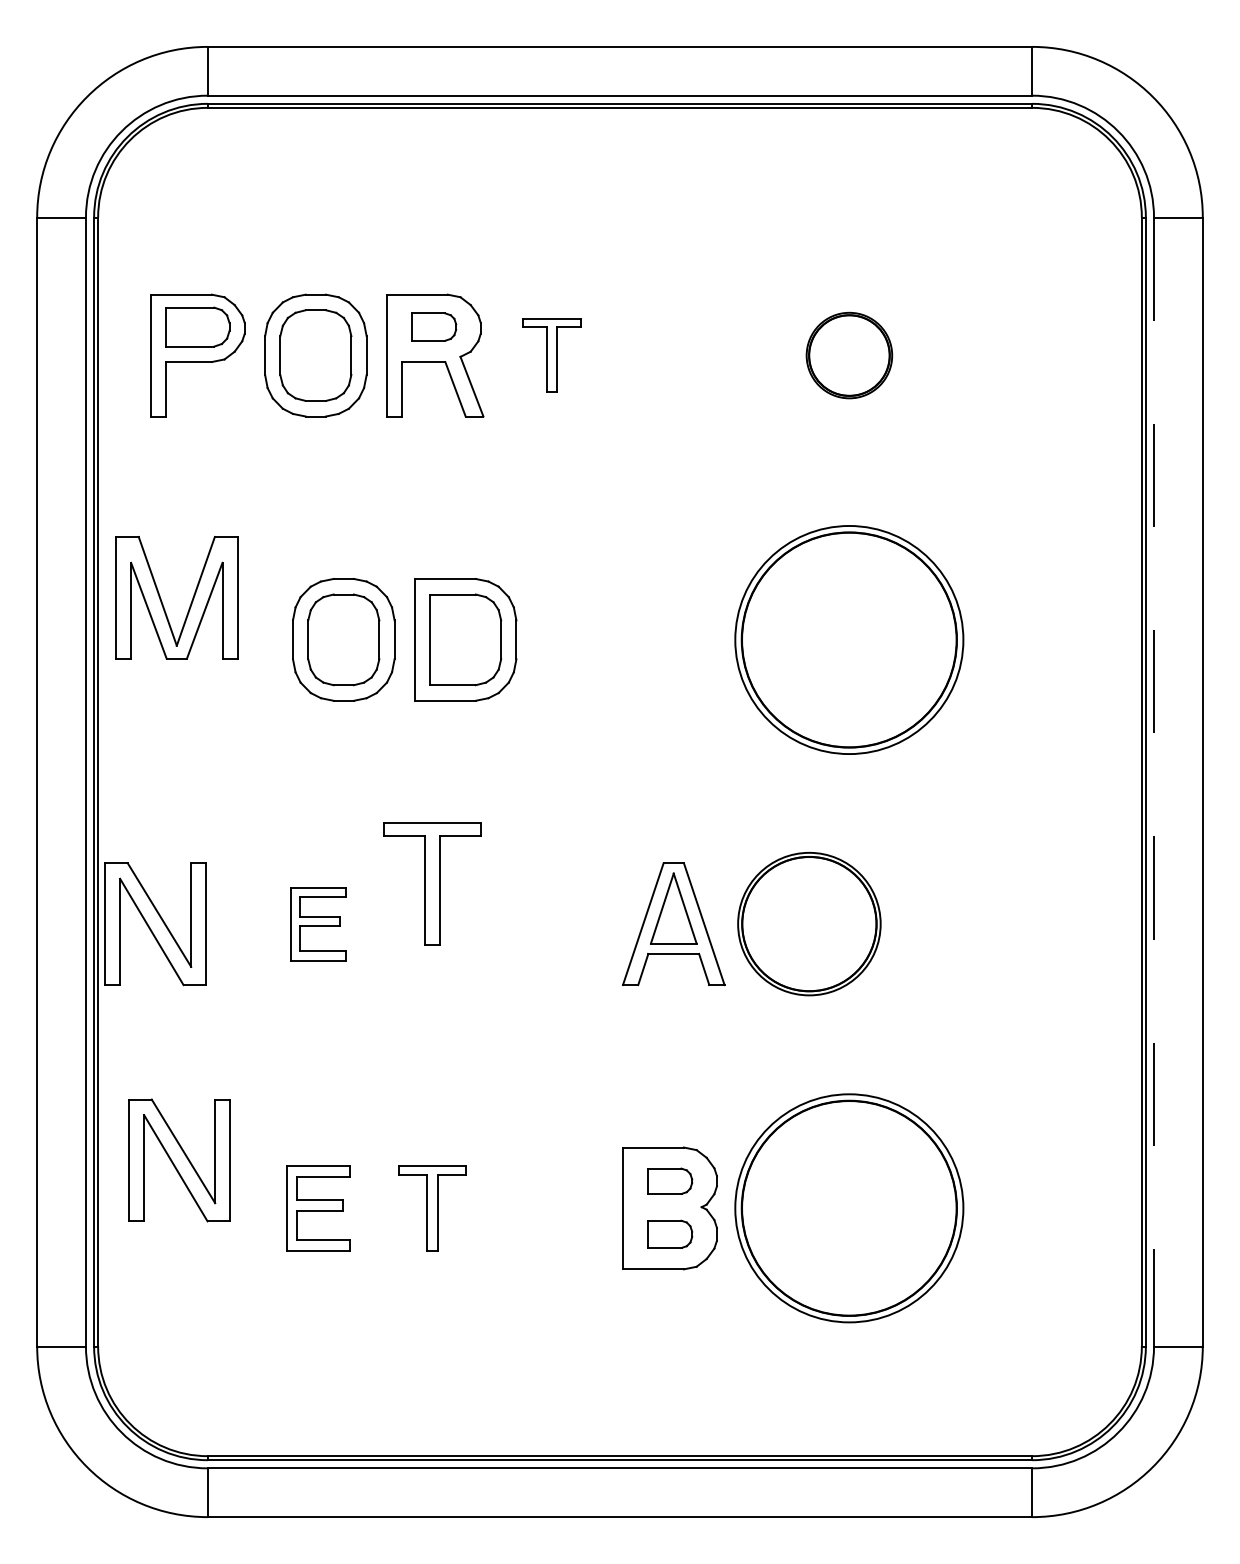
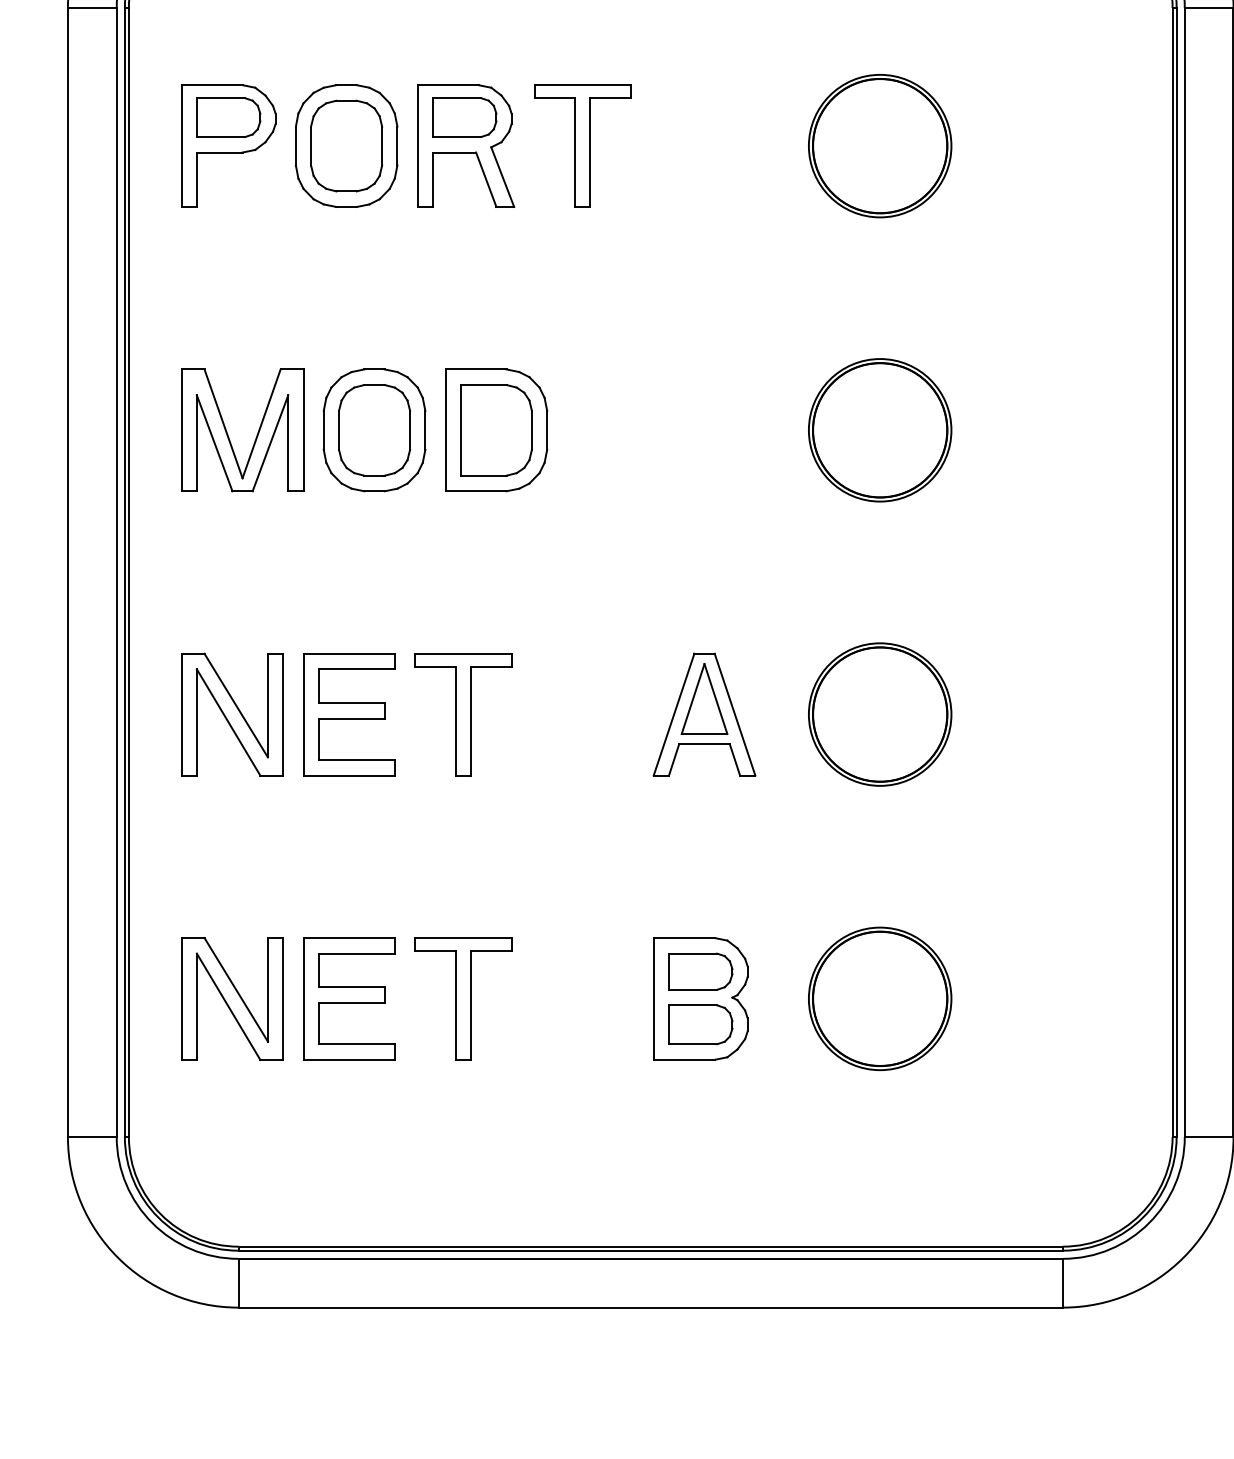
part: (433, 326) -> (464, 116), size x1.43
part: (551, 355) -> (582, 145), size x1.67
part: (849, 355) -> (880, 145), size x1.67
part: (162, 601) -> (228, 433), moved
part: (849, 639) -> (880, 429), size x0.62
line: (1154, 782) -> (1185, 572), dashed -> solid
part: (432, 883) -> (463, 713), moved
part: (318, 923) -> (349, 713), size x1.67
part: (809, 923) -> (880, 713), moved
part: (155, 924) -> (232, 714), moved
part: (179, 1160) -> (232, 998), moved
part: (669, 1181) -> (700, 971), size x1.43
part: (318, 1208) -> (349, 998), size x1.43
part: (432, 1208) -> (463, 998), size x1.43
part: (849, 1208) -> (880, 998), size x0.62
part: (669, 1234) -> (700, 1024), size x1.43

